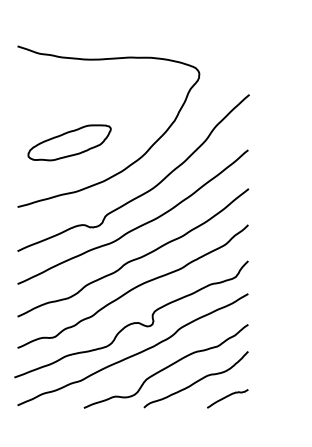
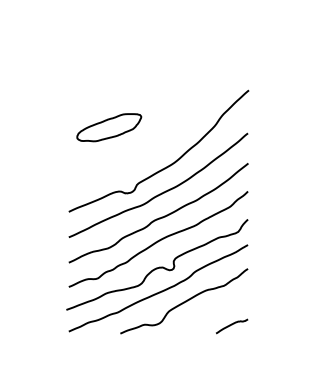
curve: (130, 163) -> (156, 143), removed
curve: (197, 379) -> (208, 311), removed

